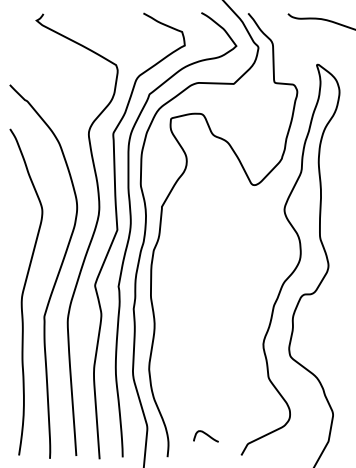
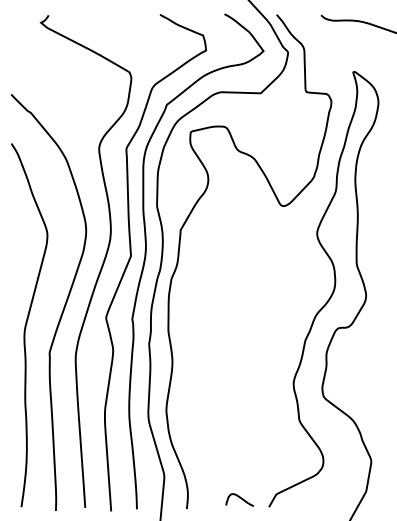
curve: (205, 435) -> (239, 498), moved

